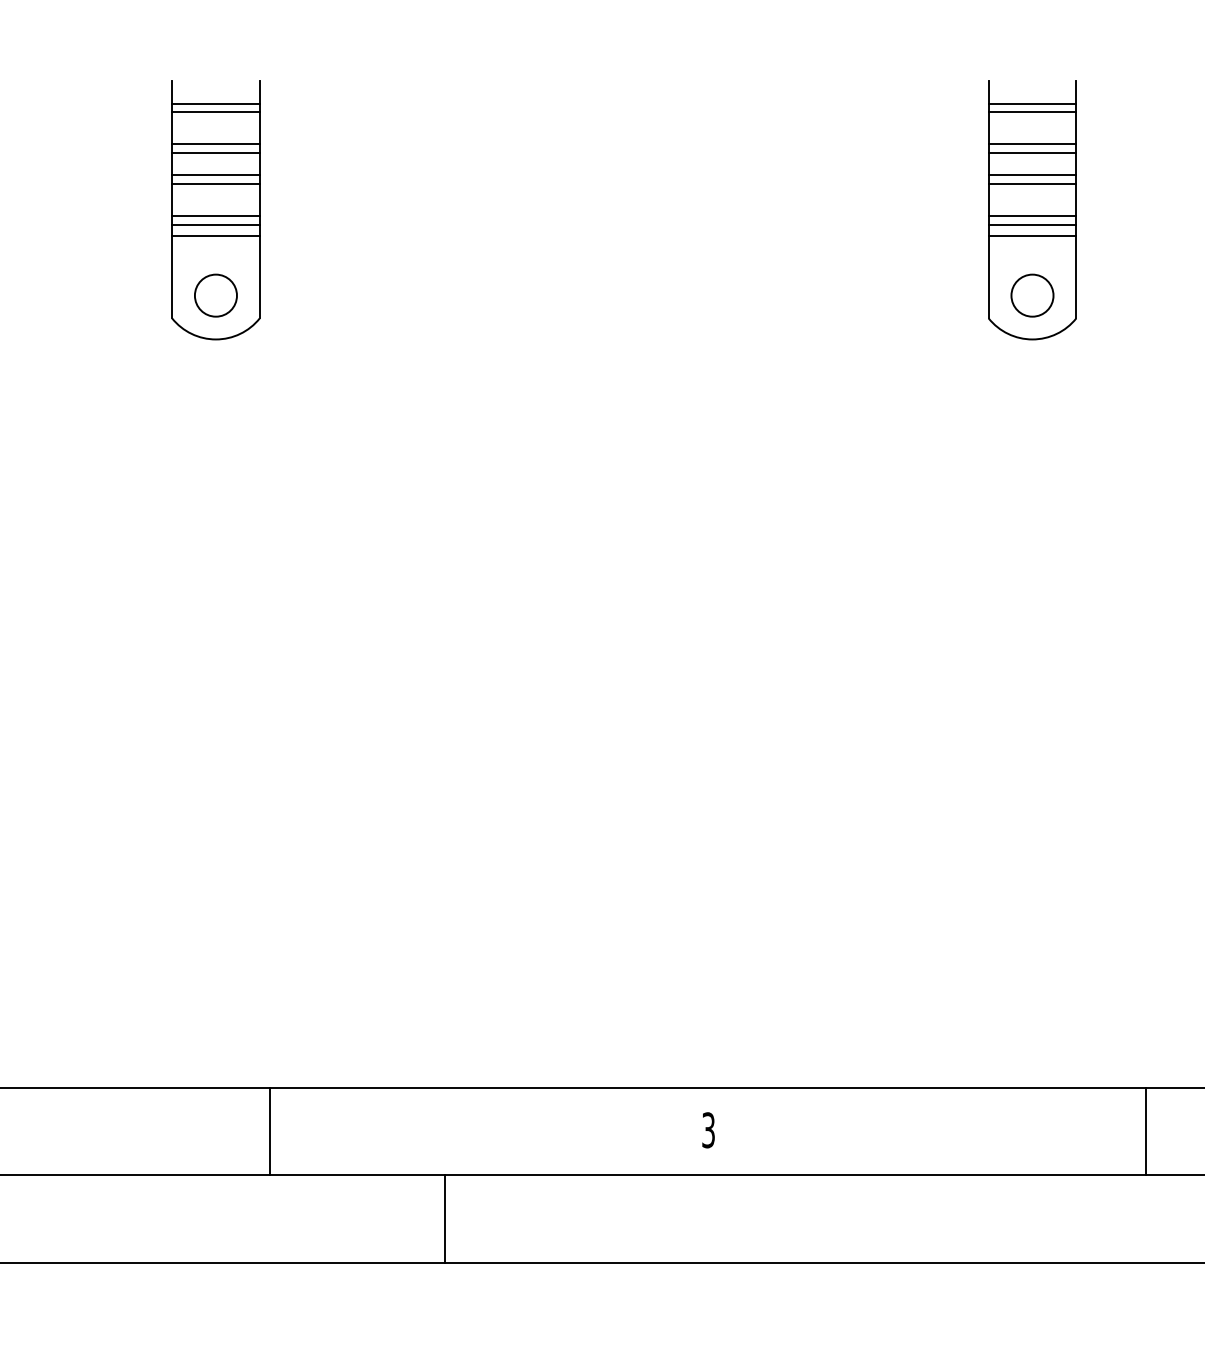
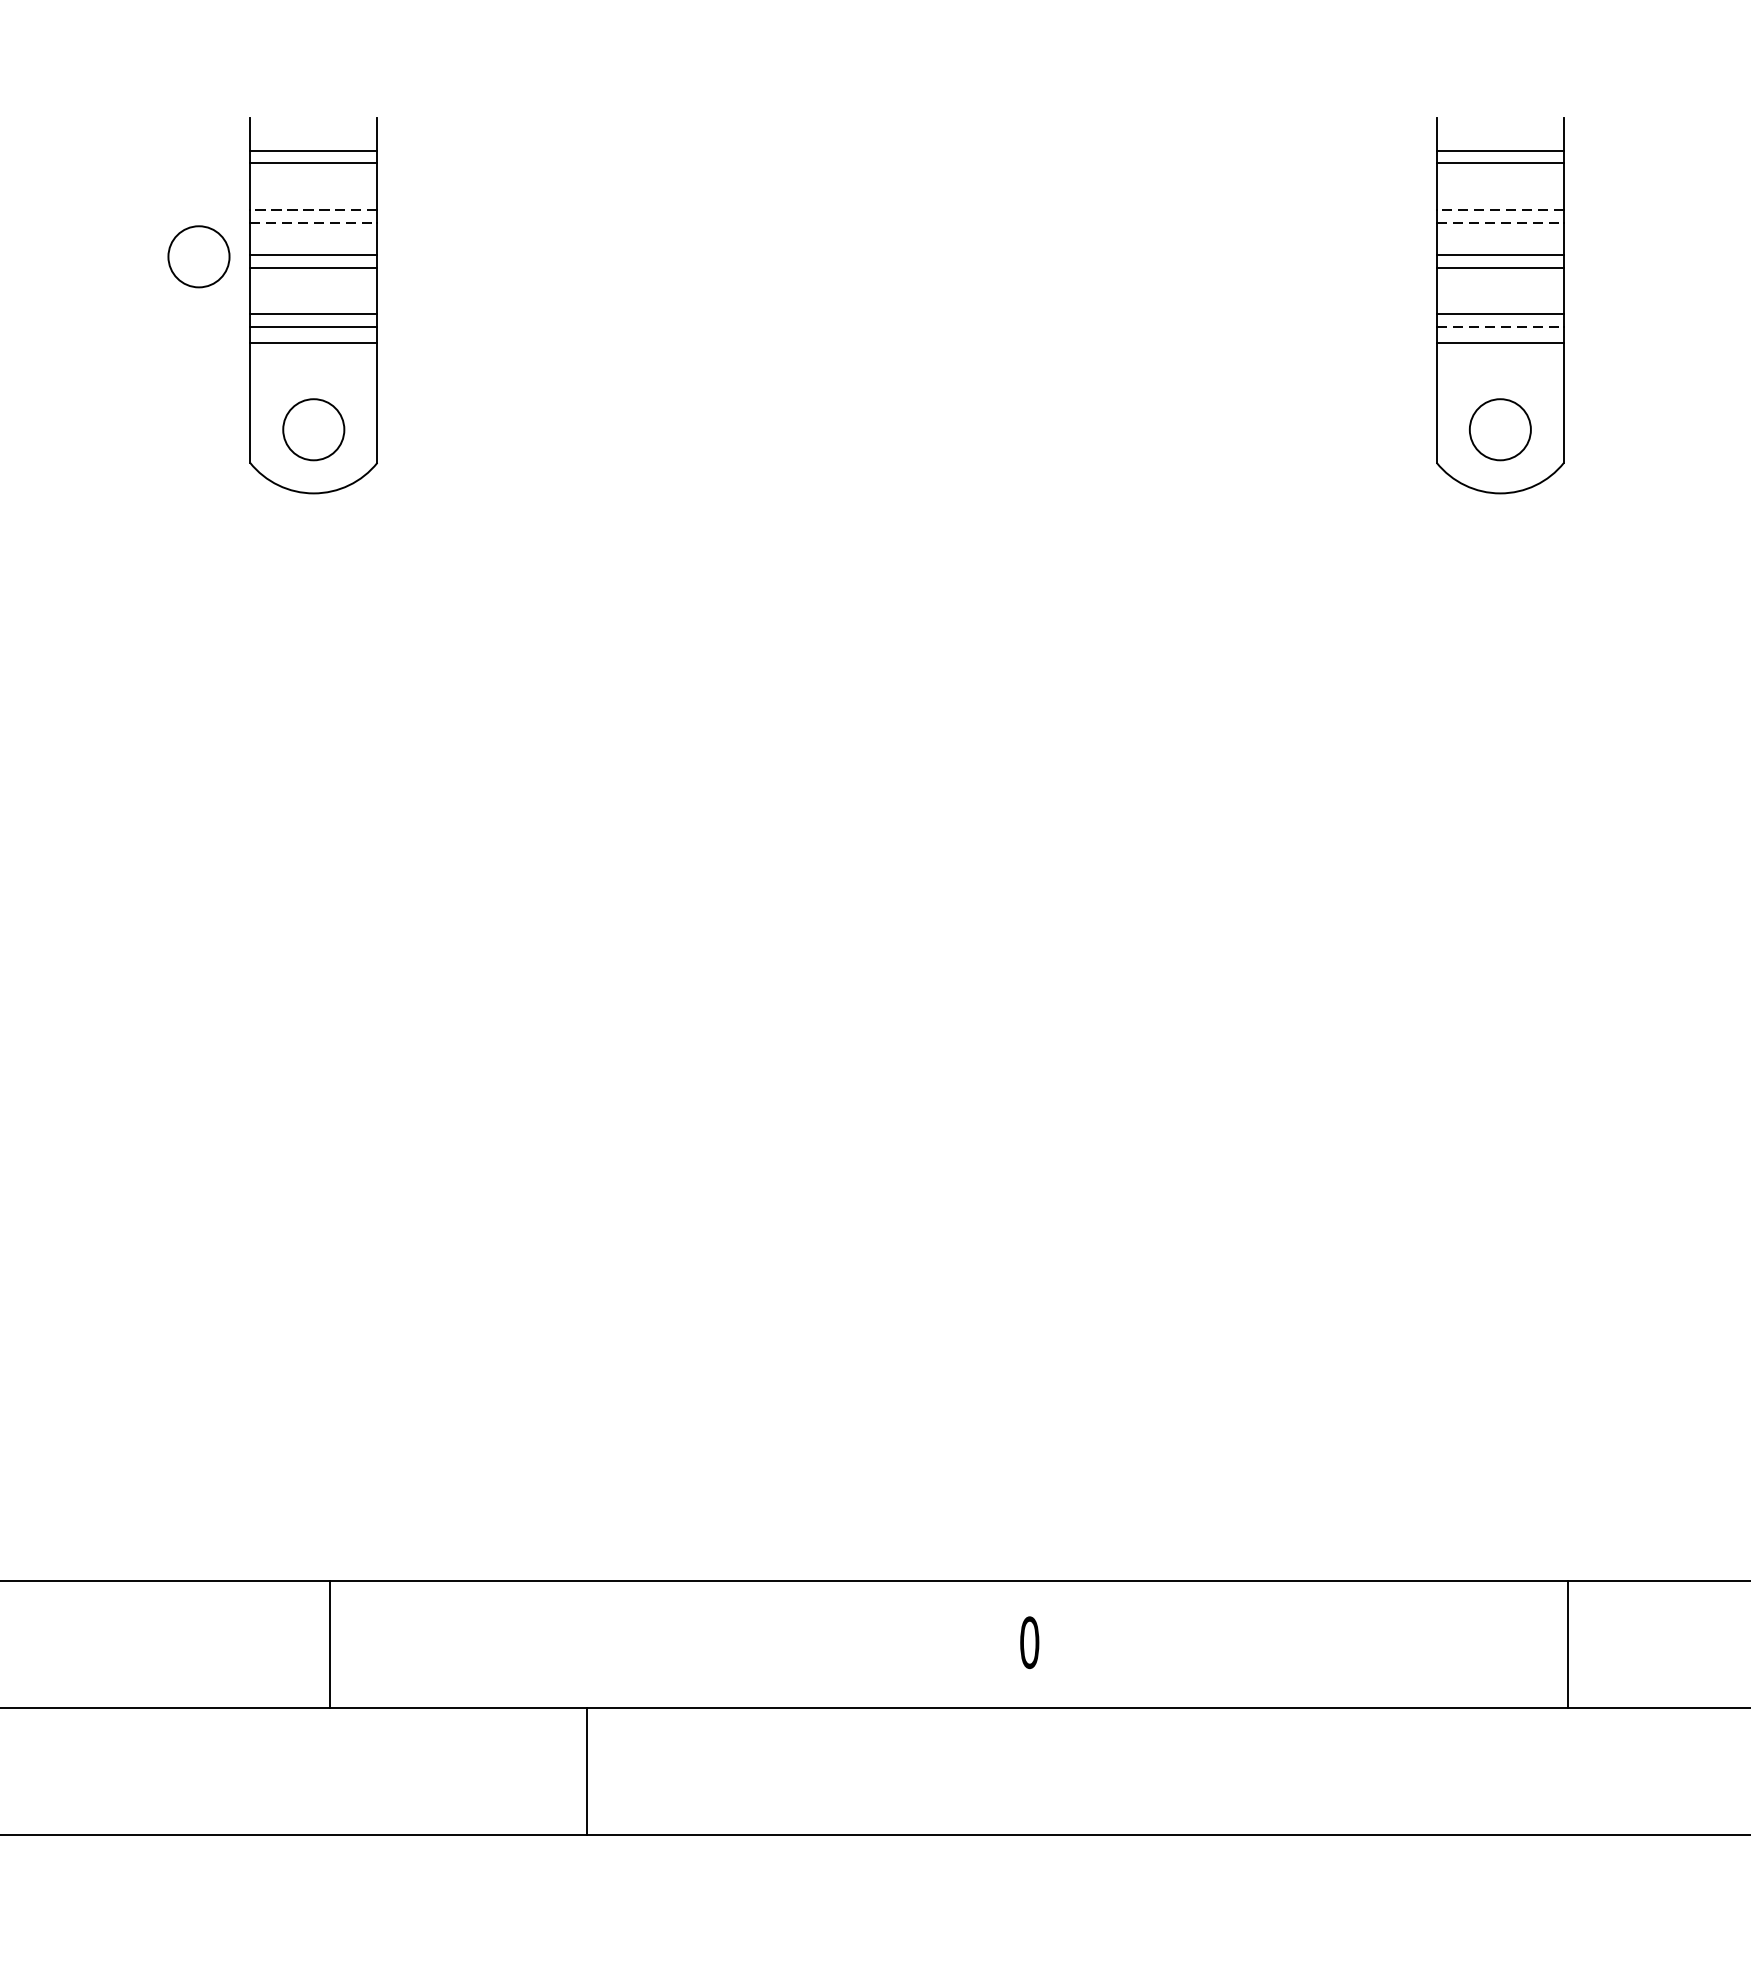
line: (215, 144) -> (313, 210), solid -> dashed
line: (1032, 144) -> (1500, 210), solid -> dashed
line: (215, 153) -> (313, 223), solid -> dashed
line: (1032, 153) -> (1500, 223), solid -> dashed
circle: (136, 176) -> (198, 256), added
line: (1032, 224) -> (1500, 326), solid -> dashed
text: (708, 1130) -> (1029, 1642), 3 -> 0
line: (269, 1131) -> (329, 1644), moved
line: (1145, 1131) -> (1567, 1644), moved
line: (445, 1218) -> (587, 1770), moved

